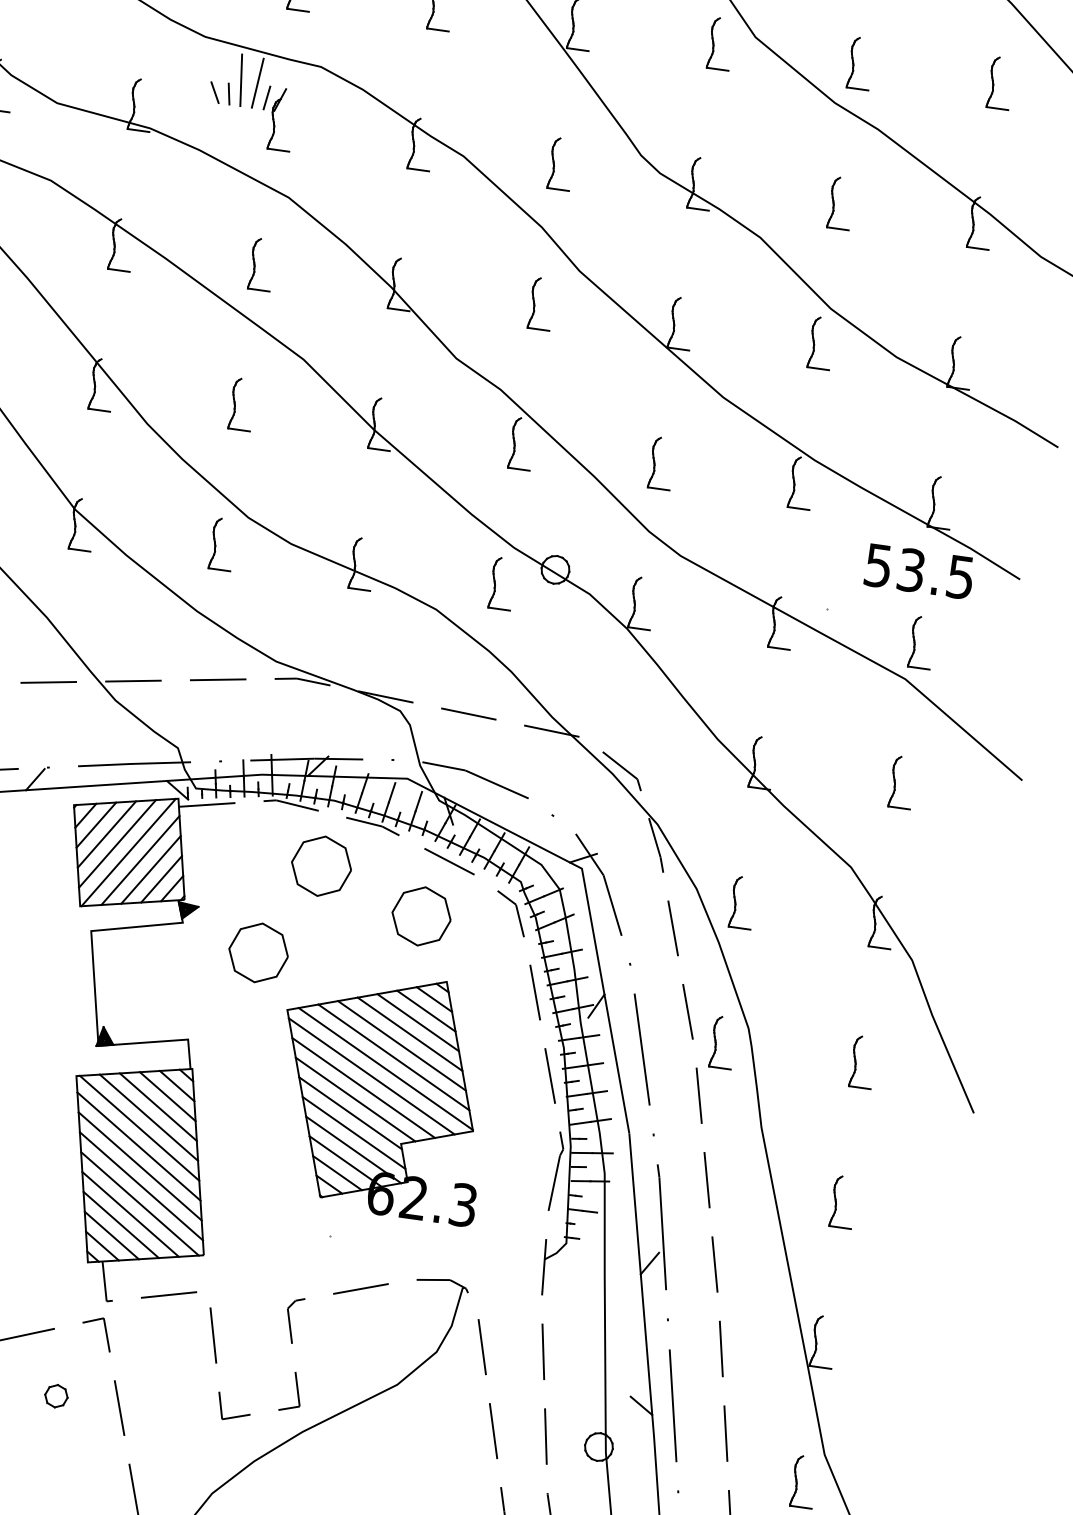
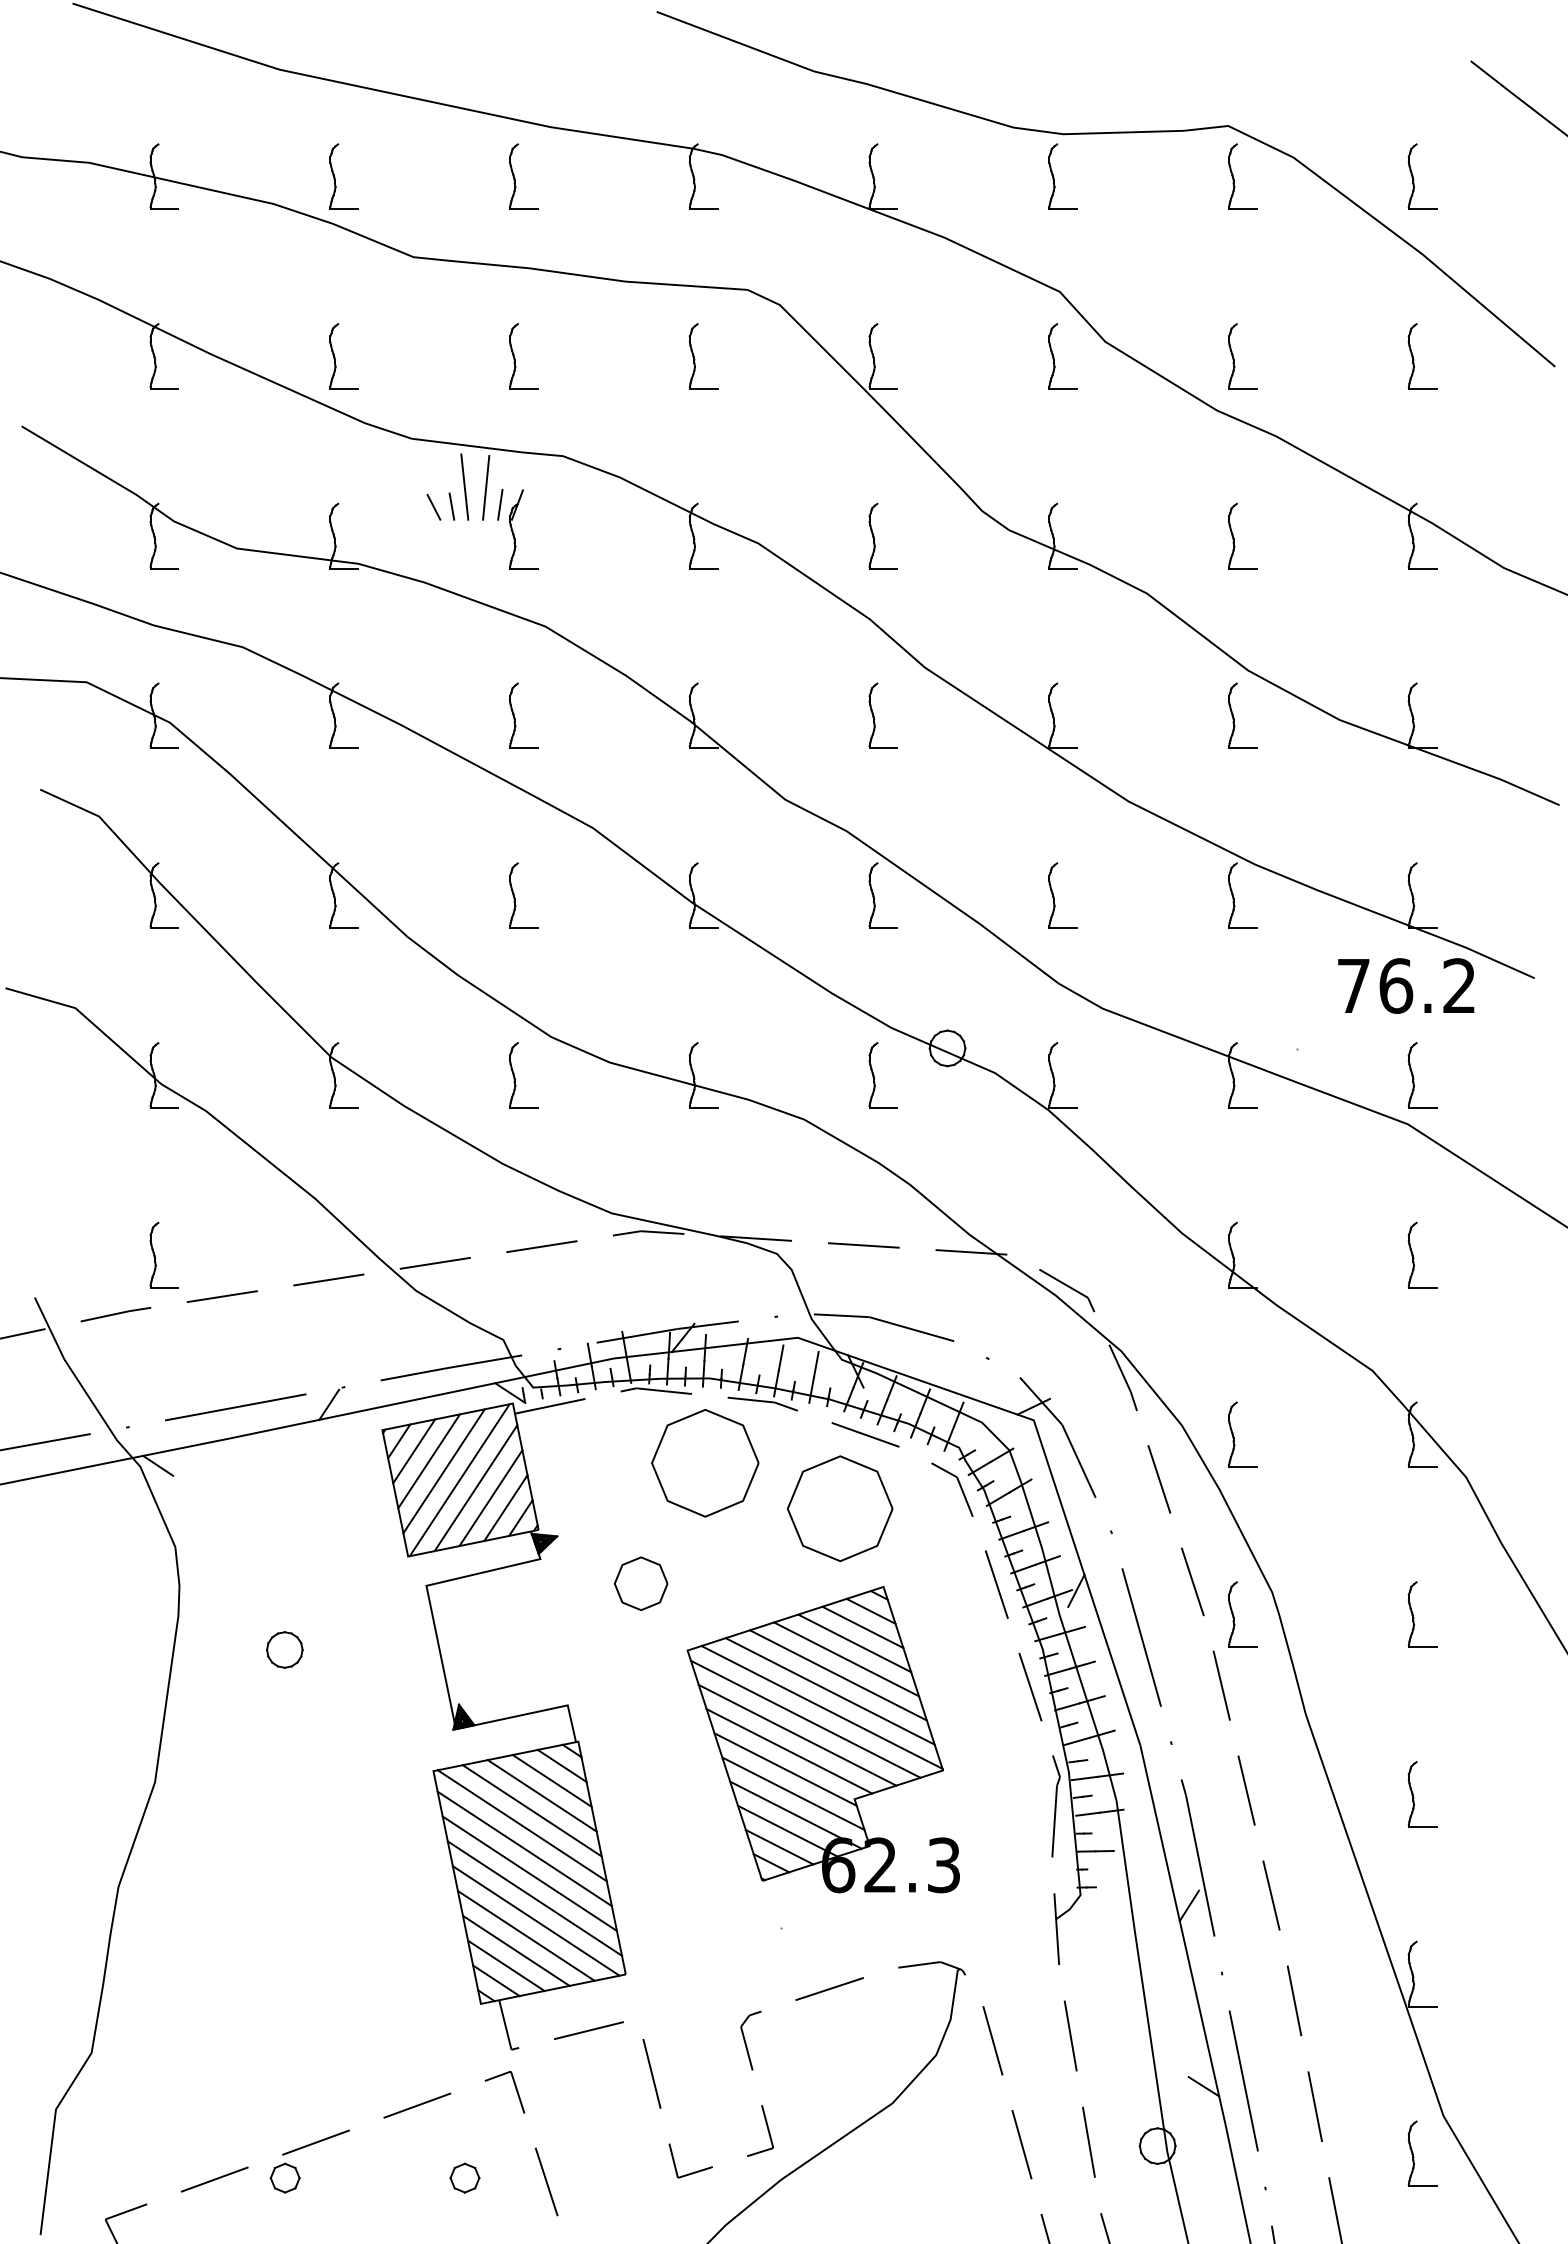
text: (918, 571) -> (1405, 985), 53.5 -> 76.2
part: (320, 866) -> (704, 1463), size x1.4
part: (421, 916) -> (839, 1508), size x1.4
part: (258, 952) -> (640, 1583), size x0.7

